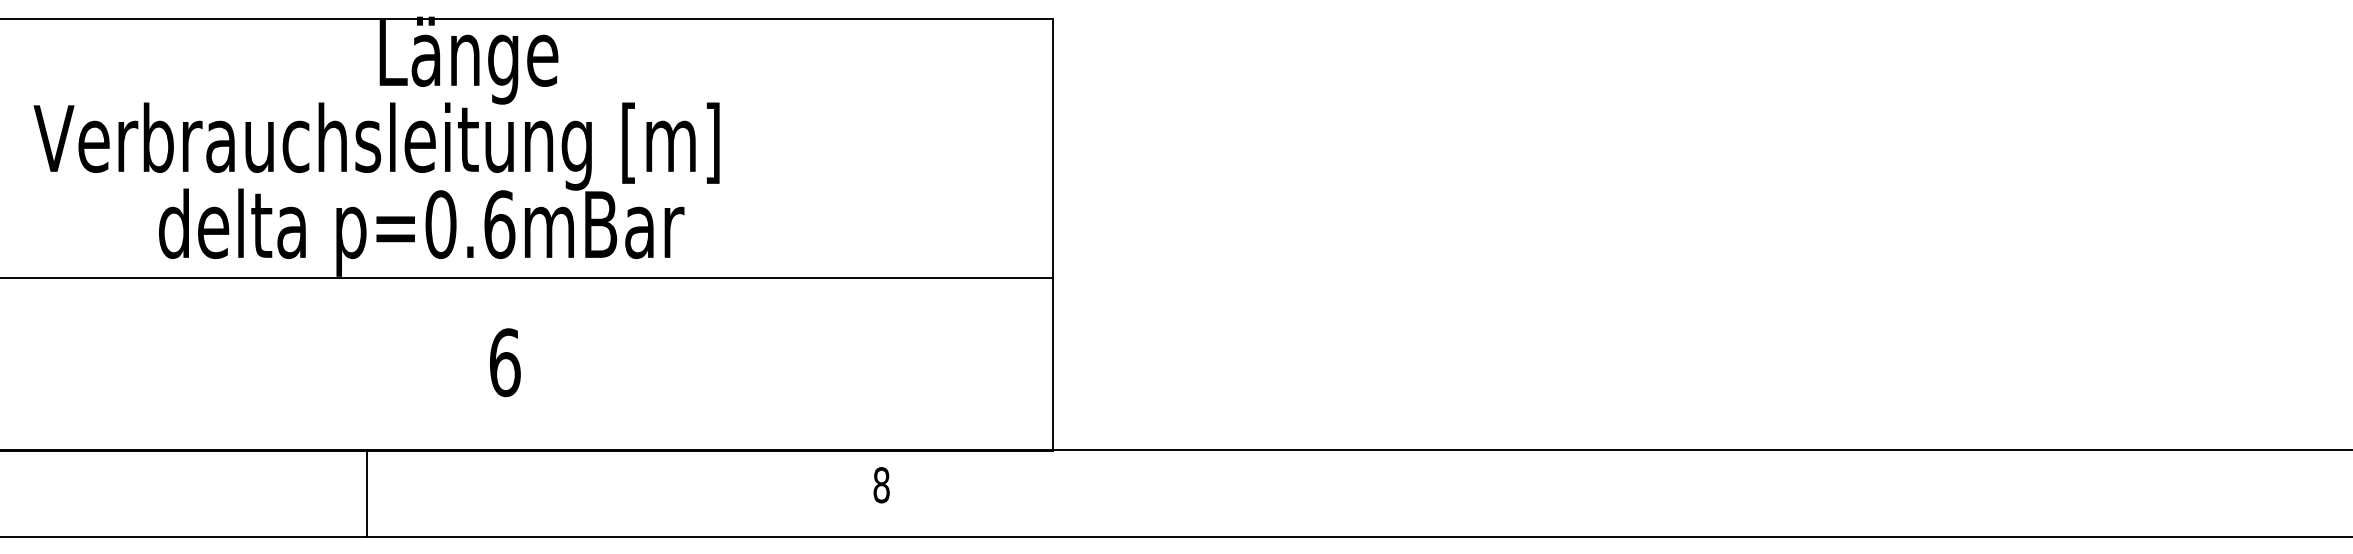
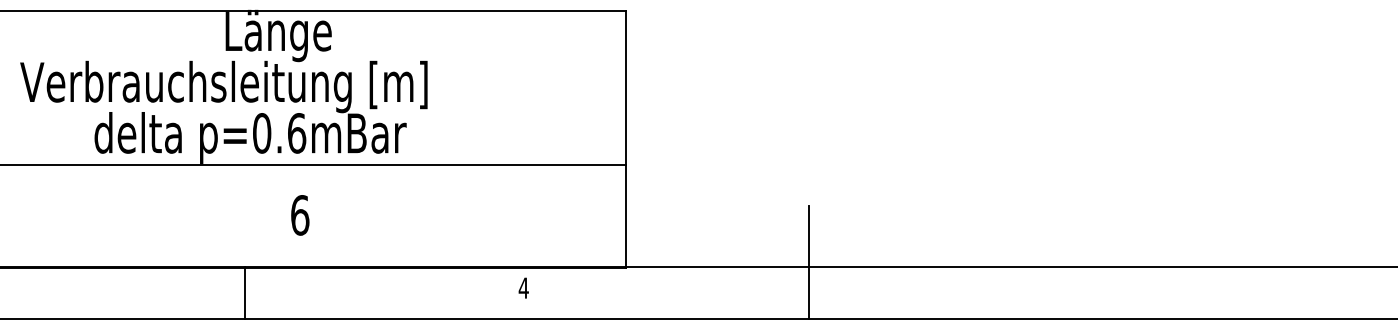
line: (1362, 441) -> (809, 262), added
text: (881, 484) -> (523, 287), 8 -> 4
line: (367, 494) -> (245, 293), moved

